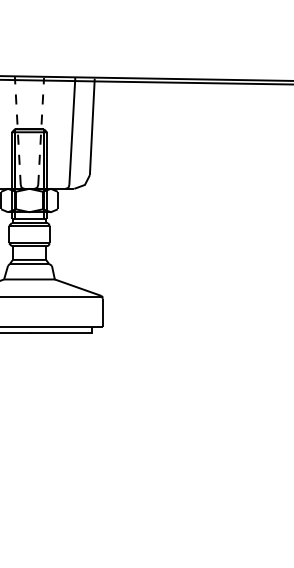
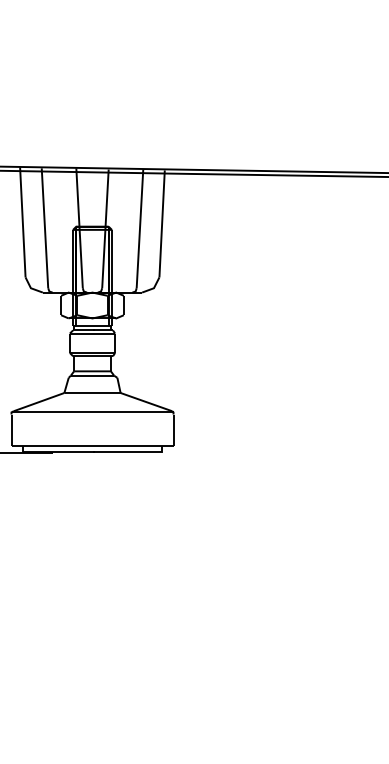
line: (17, 130) -> (79, 227), dashed -> solid
line: (41, 131) -> (105, 228), dashed -> solid

